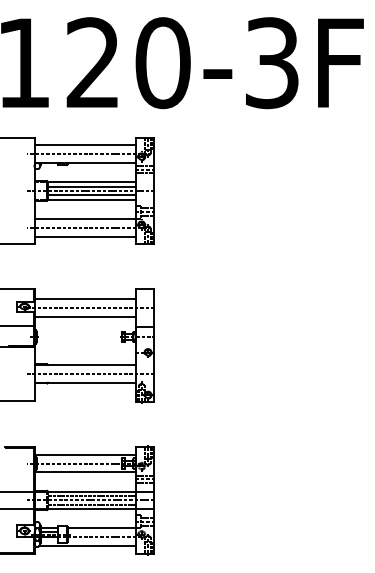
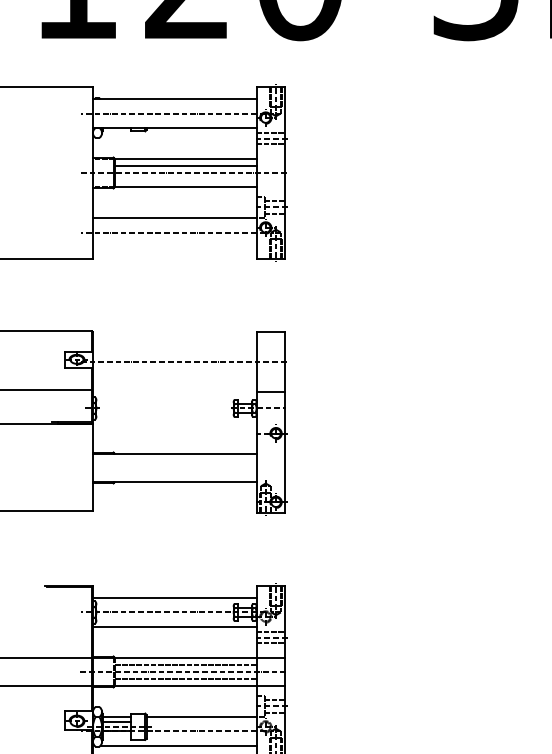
line: (91, 195) -> (184, 180), removed
line: (85, 236) -> (175, 246), removed
line: (85, 299) -> (175, 348), removed
line: (85, 316) -> (175, 375), removed
line: (90, 373) -> (183, 467), removed

